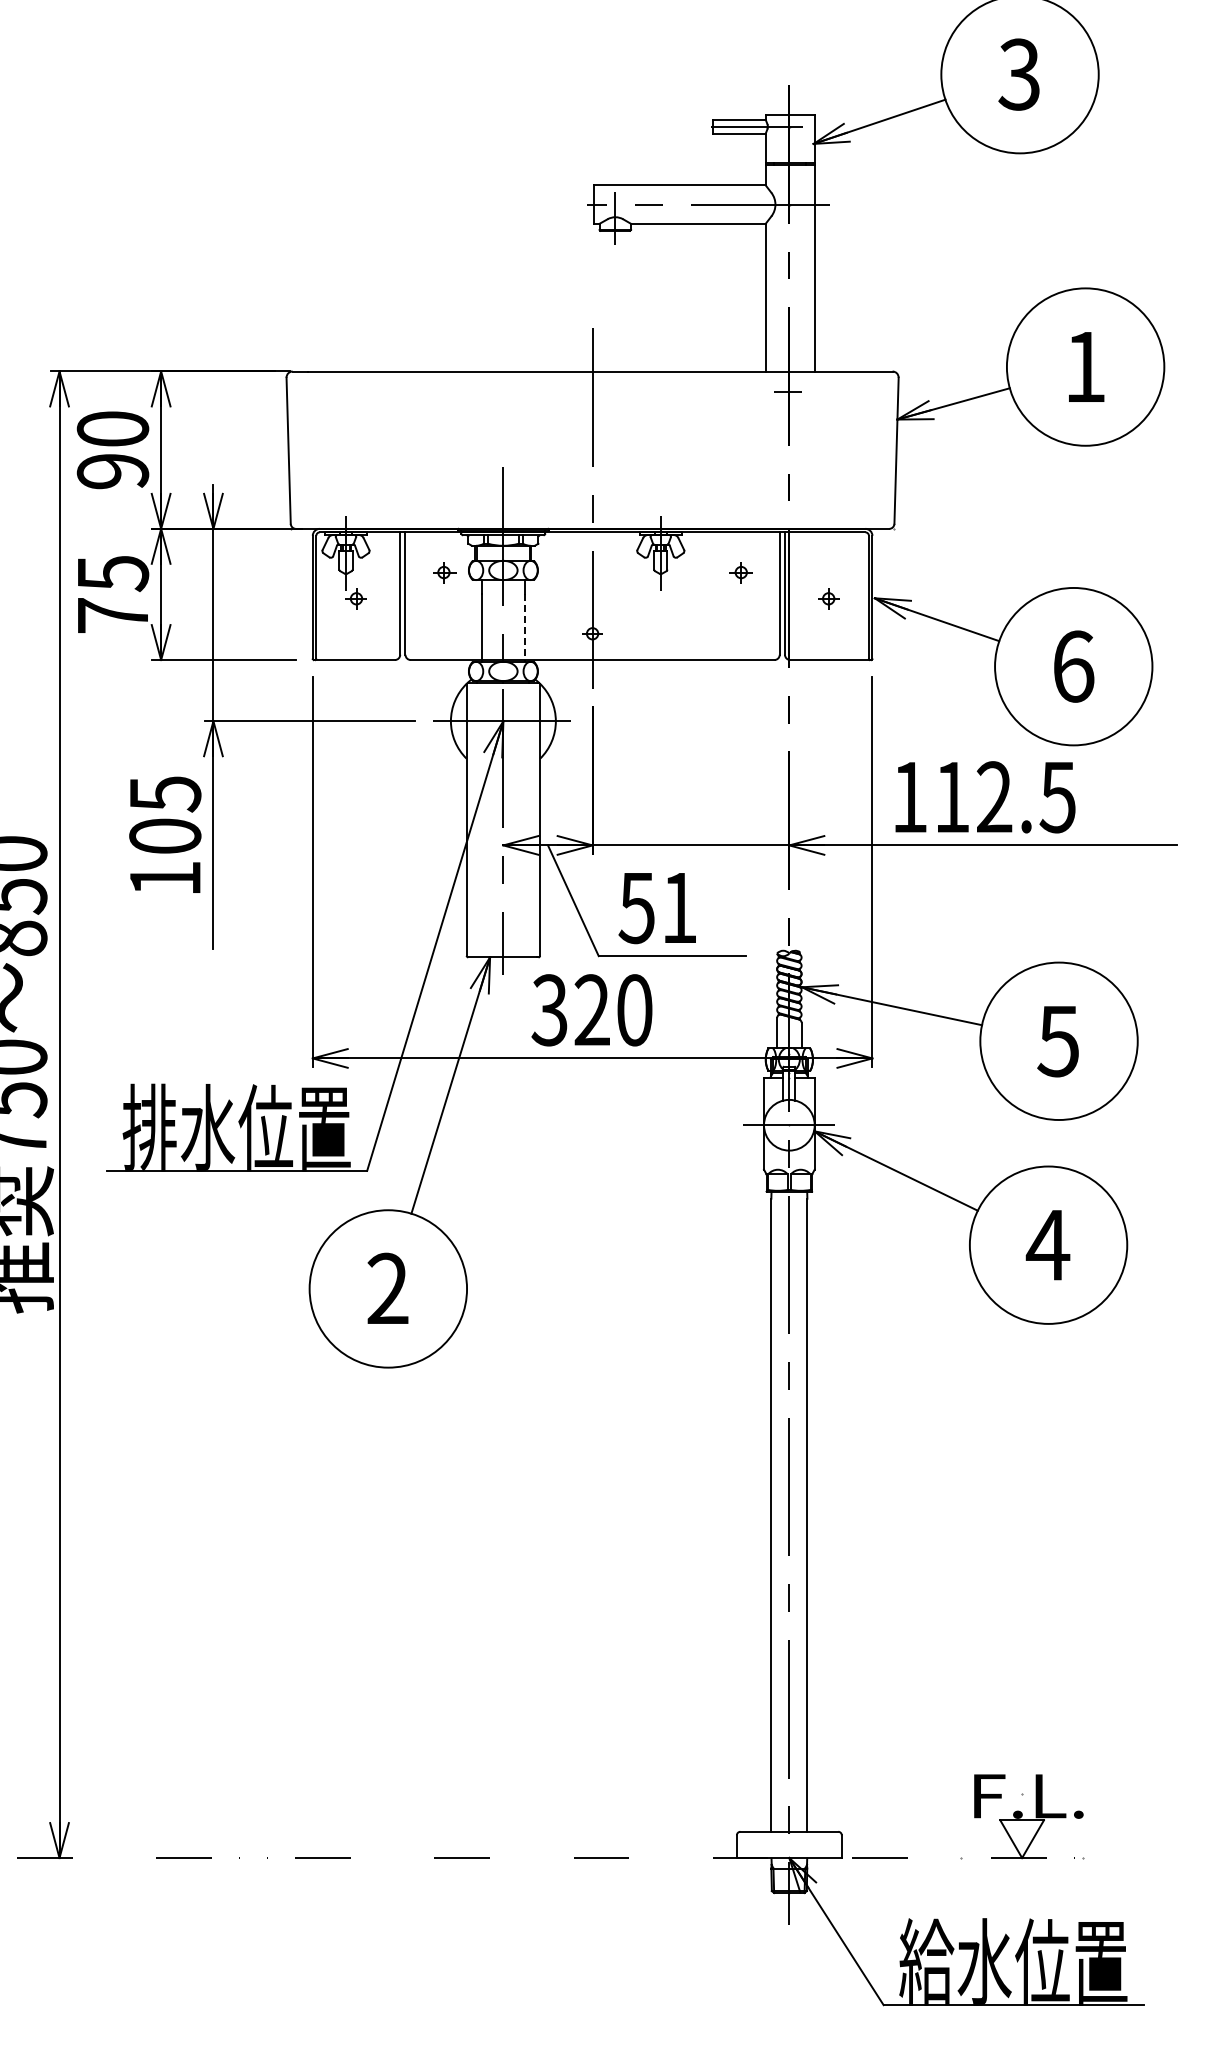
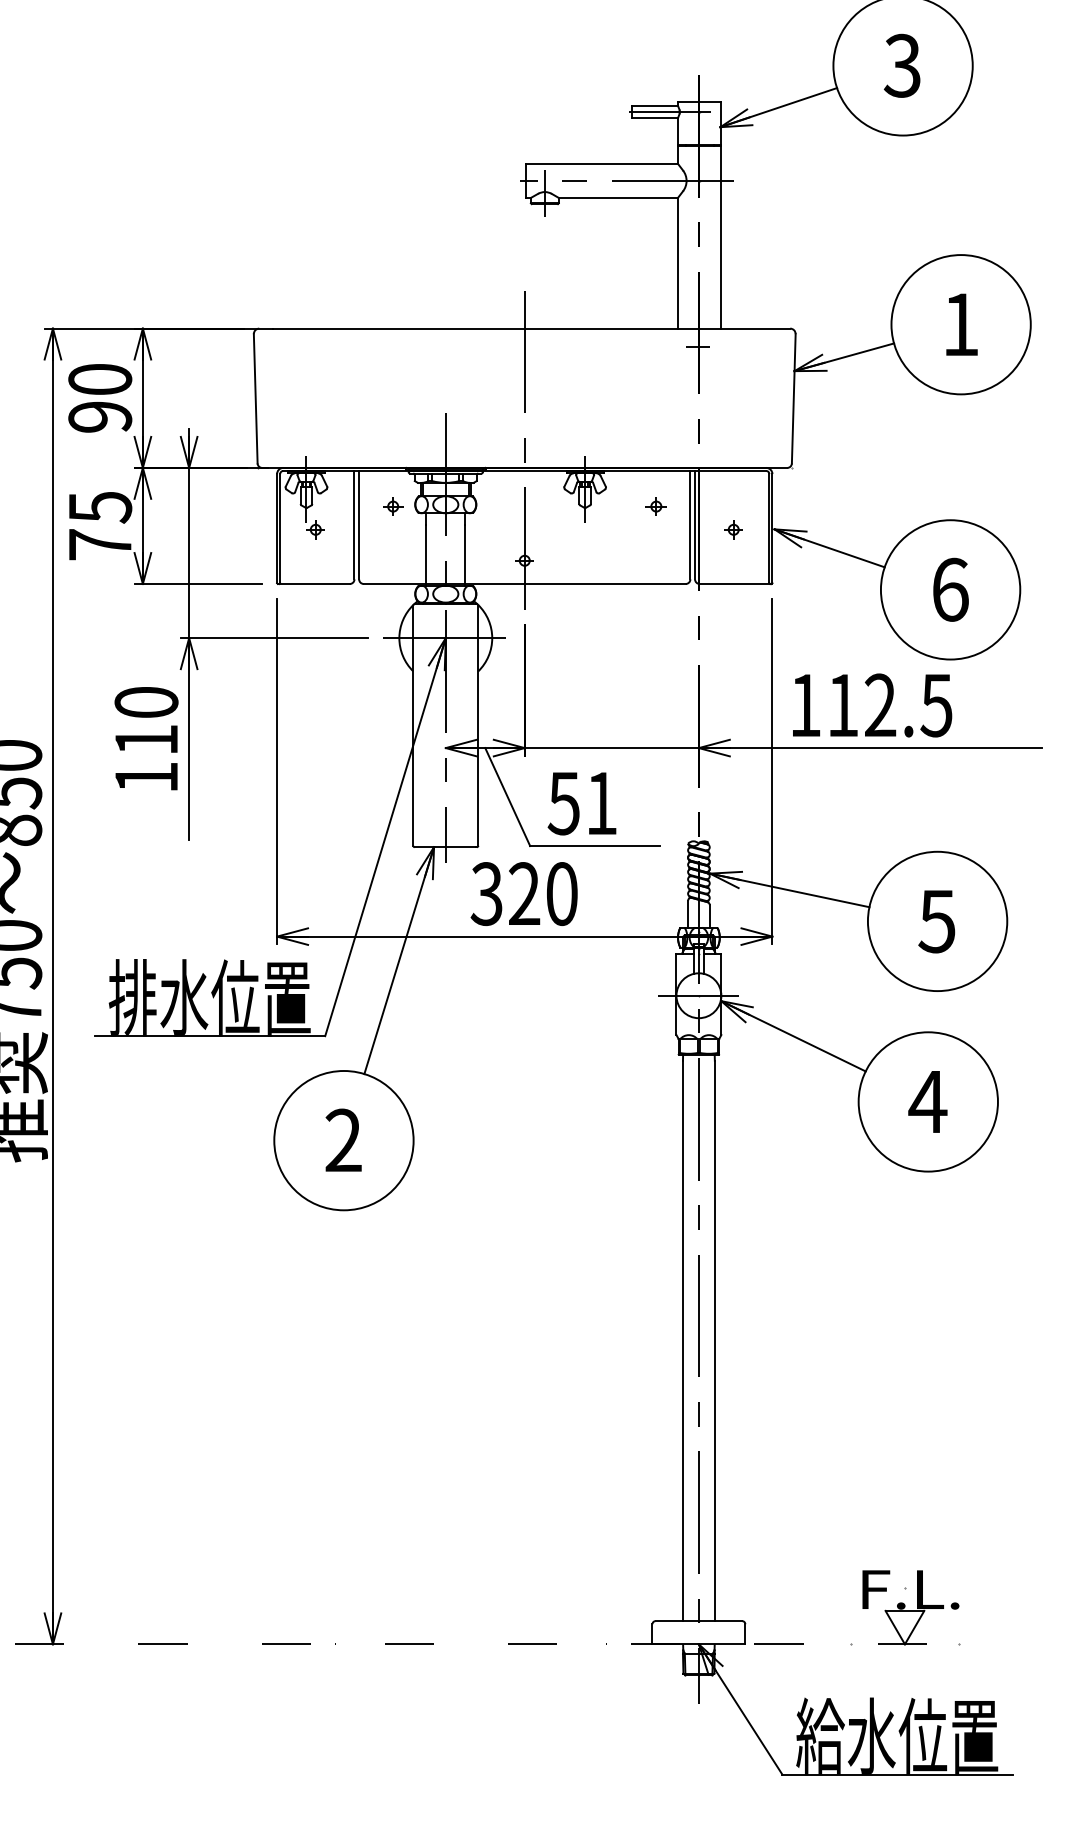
line: (525, 628) -> (465, 556), dashed -> solid
text: (165, 814) -> (146, 720), 105 -> 110

